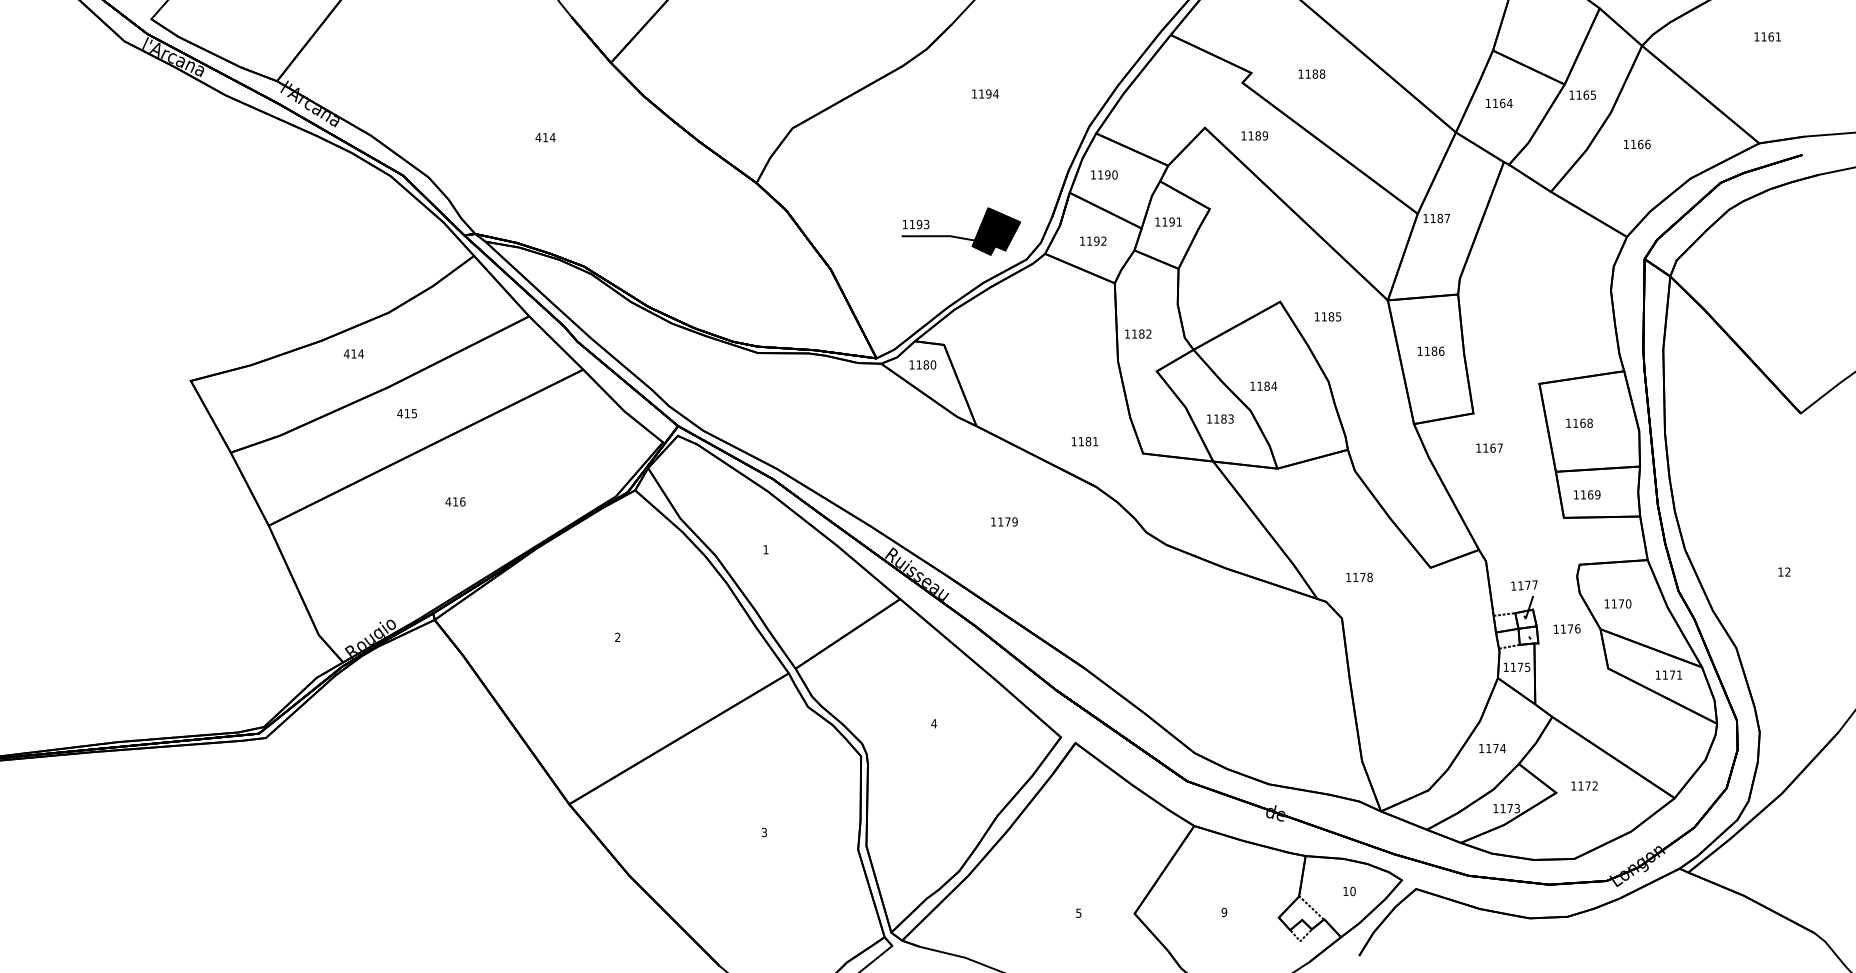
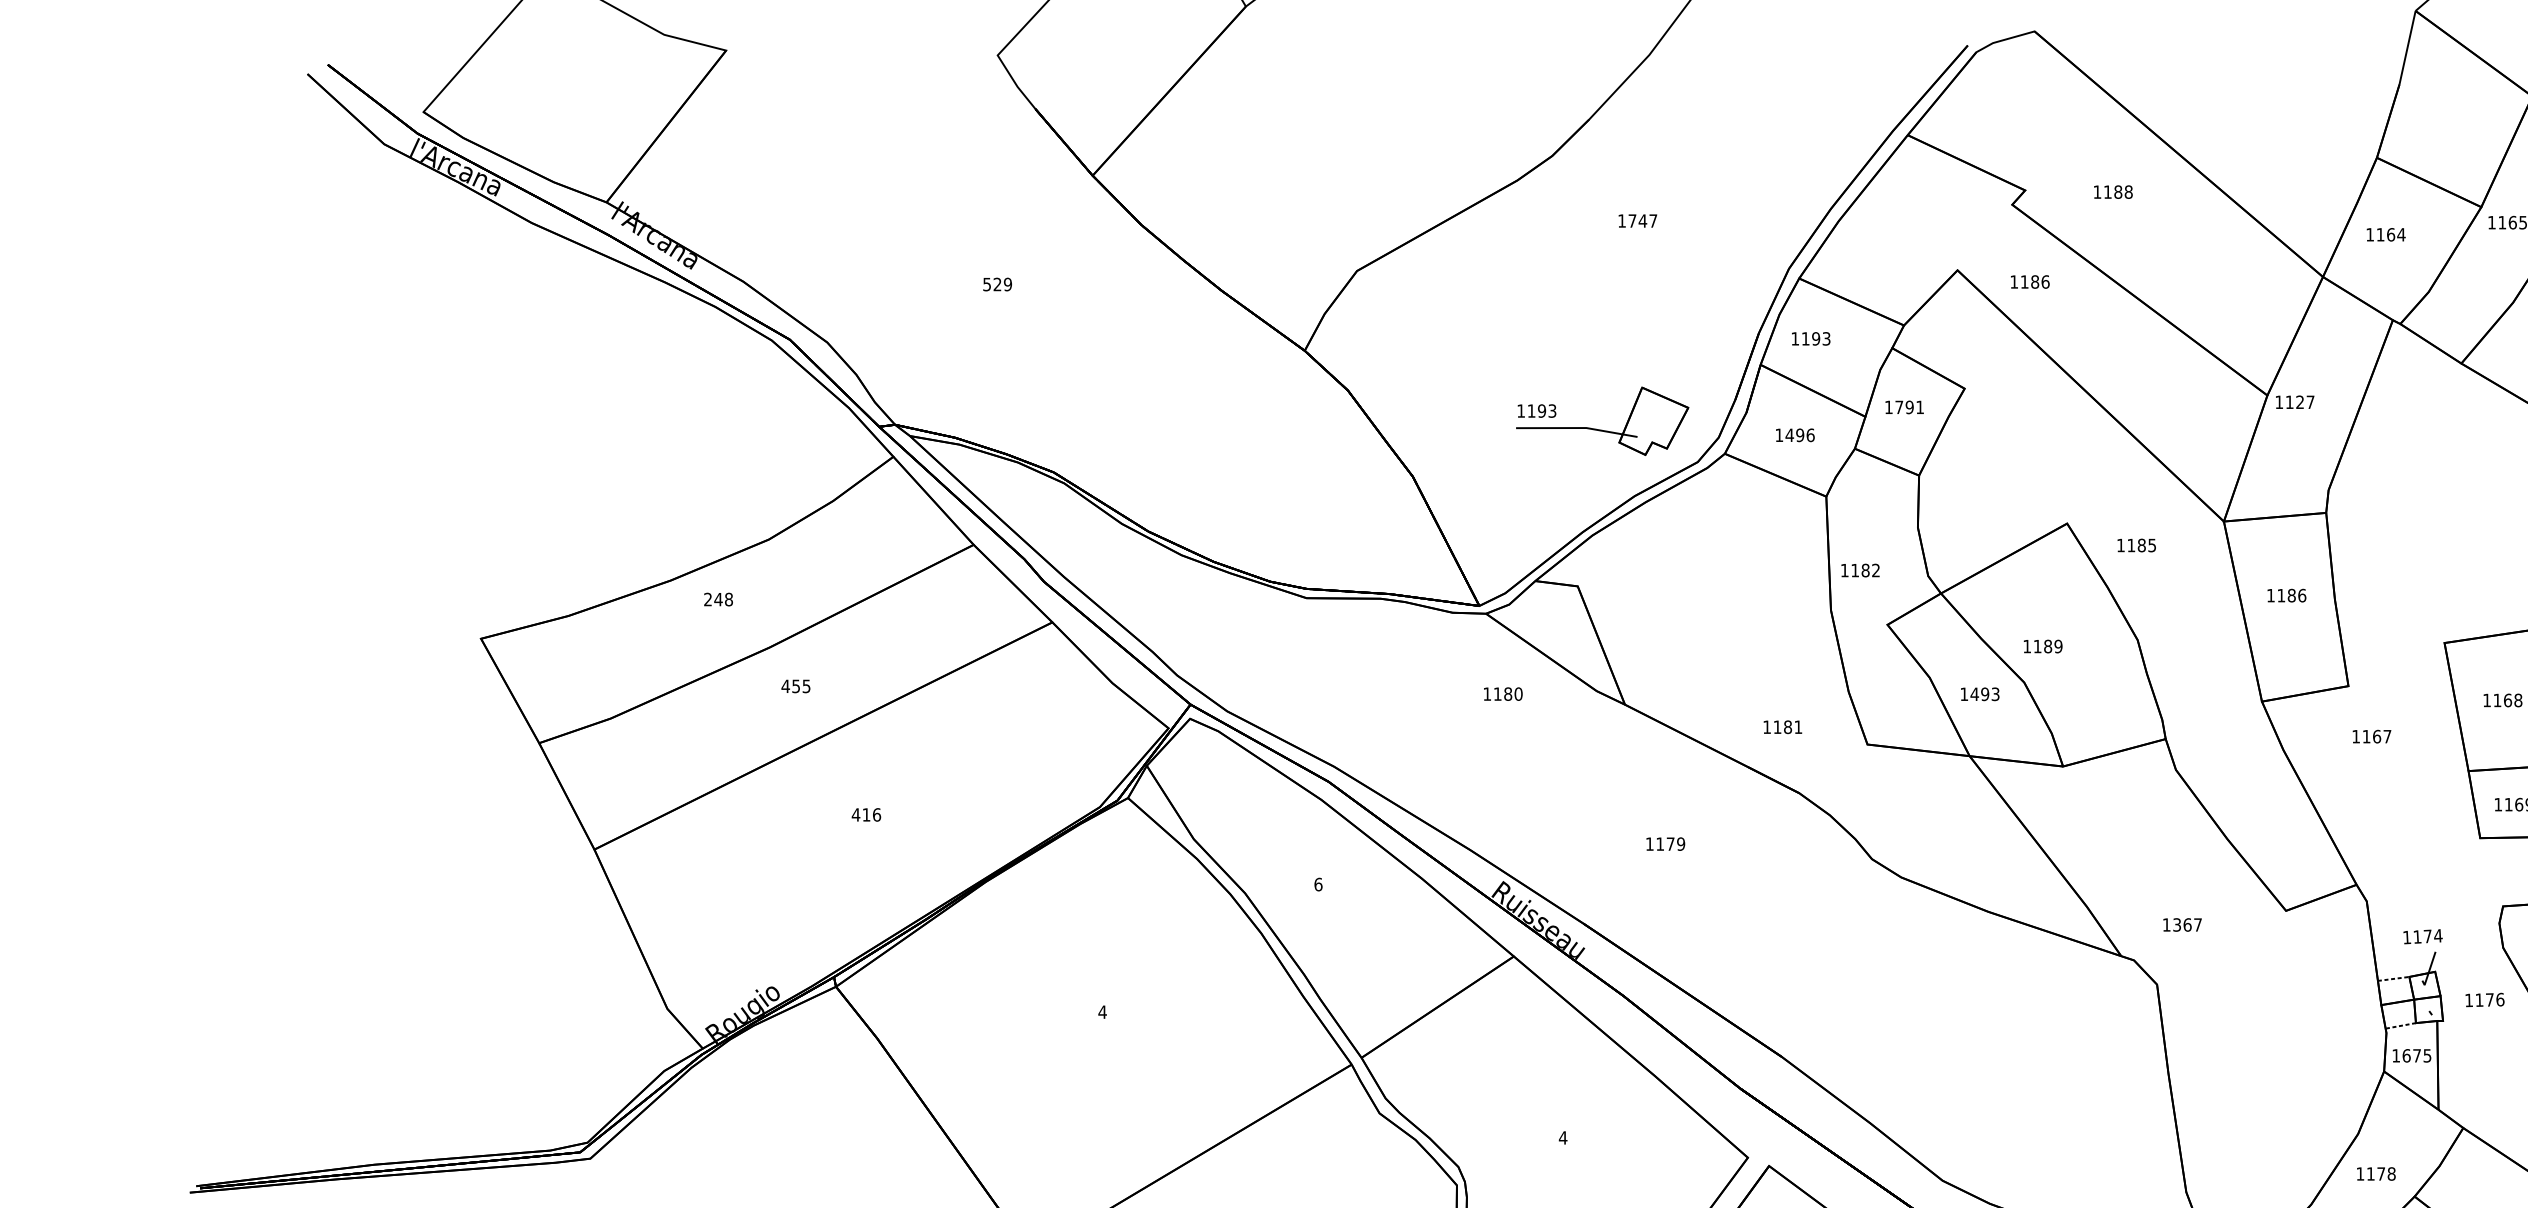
text: (988, 93) -> (1642, 220), 1194 -> 1747
text: (1265, 135) -> (2045, 281), 1189 -> 1186
text: (545, 137) -> (997, 284), 414 -> 529
text: (1114, 174) -> (1825, 338), 1190 -> 1193
text: (1439, 218) -> (2299, 402), 1187 -> 1127
text: (1164, 221) -> (1898, 406), 1191 -> 1791
fill: (996, 231) -> (1654, 421), removed
text: (1096, 240) -> (1799, 434), 1192 -> 1496
text: (353, 353) -> (717, 598), 414 -> 248
text: (922, 364) -> (1502, 693), moved
text: (1274, 385) -> (2058, 645), 1184 -> 1189
text: (406, 413) -> (795, 686), 415 -> 455
text: (1219, 418) -> (1978, 693), 1183 -> 1493
text: (765, 549) -> (1317, 884), 1 -> 6
text: (1362, 577) -> (2186, 924), 1178 -> 1367
text: (1535, 584) -> (2438, 935), 1177 -> 1174
text: (617, 636) -> (1102, 1010), 2 -> 4
text: (1513, 666) -> (2406, 1054), 1175 -> 1675
text: (1503, 748) -> (2392, 1173), 1174 -> 1178

